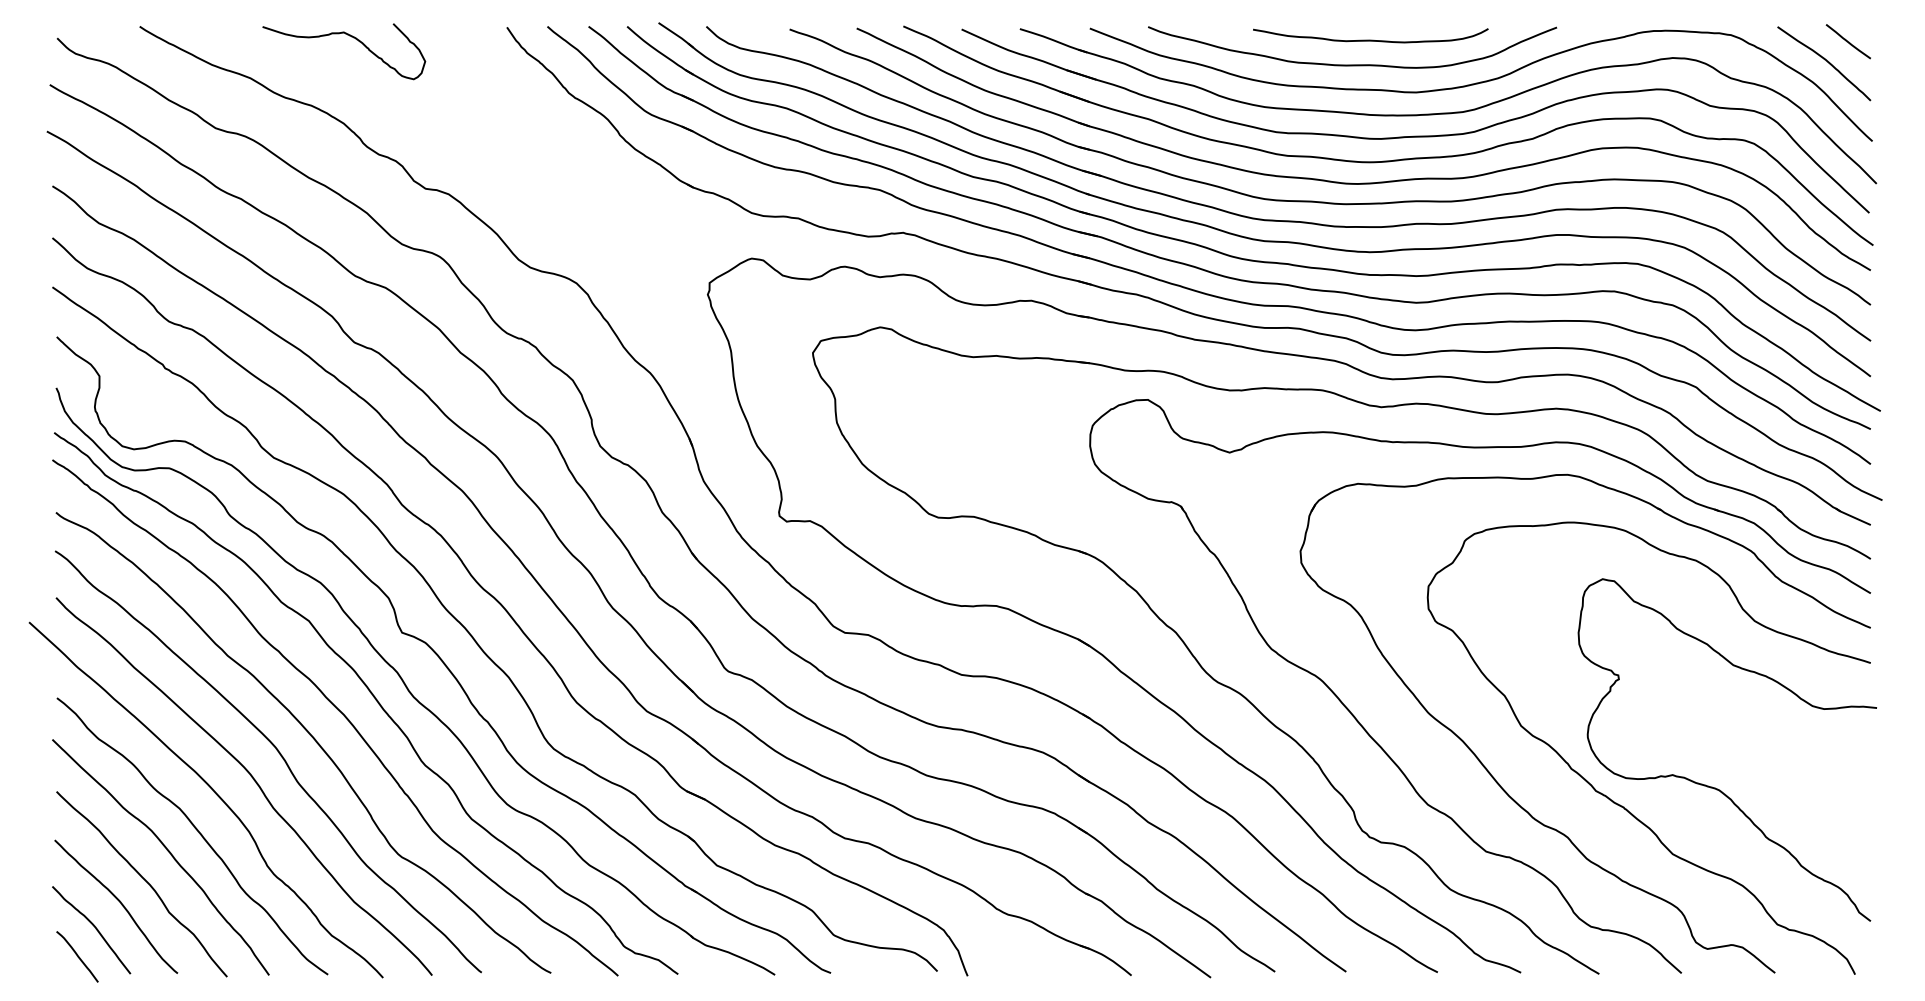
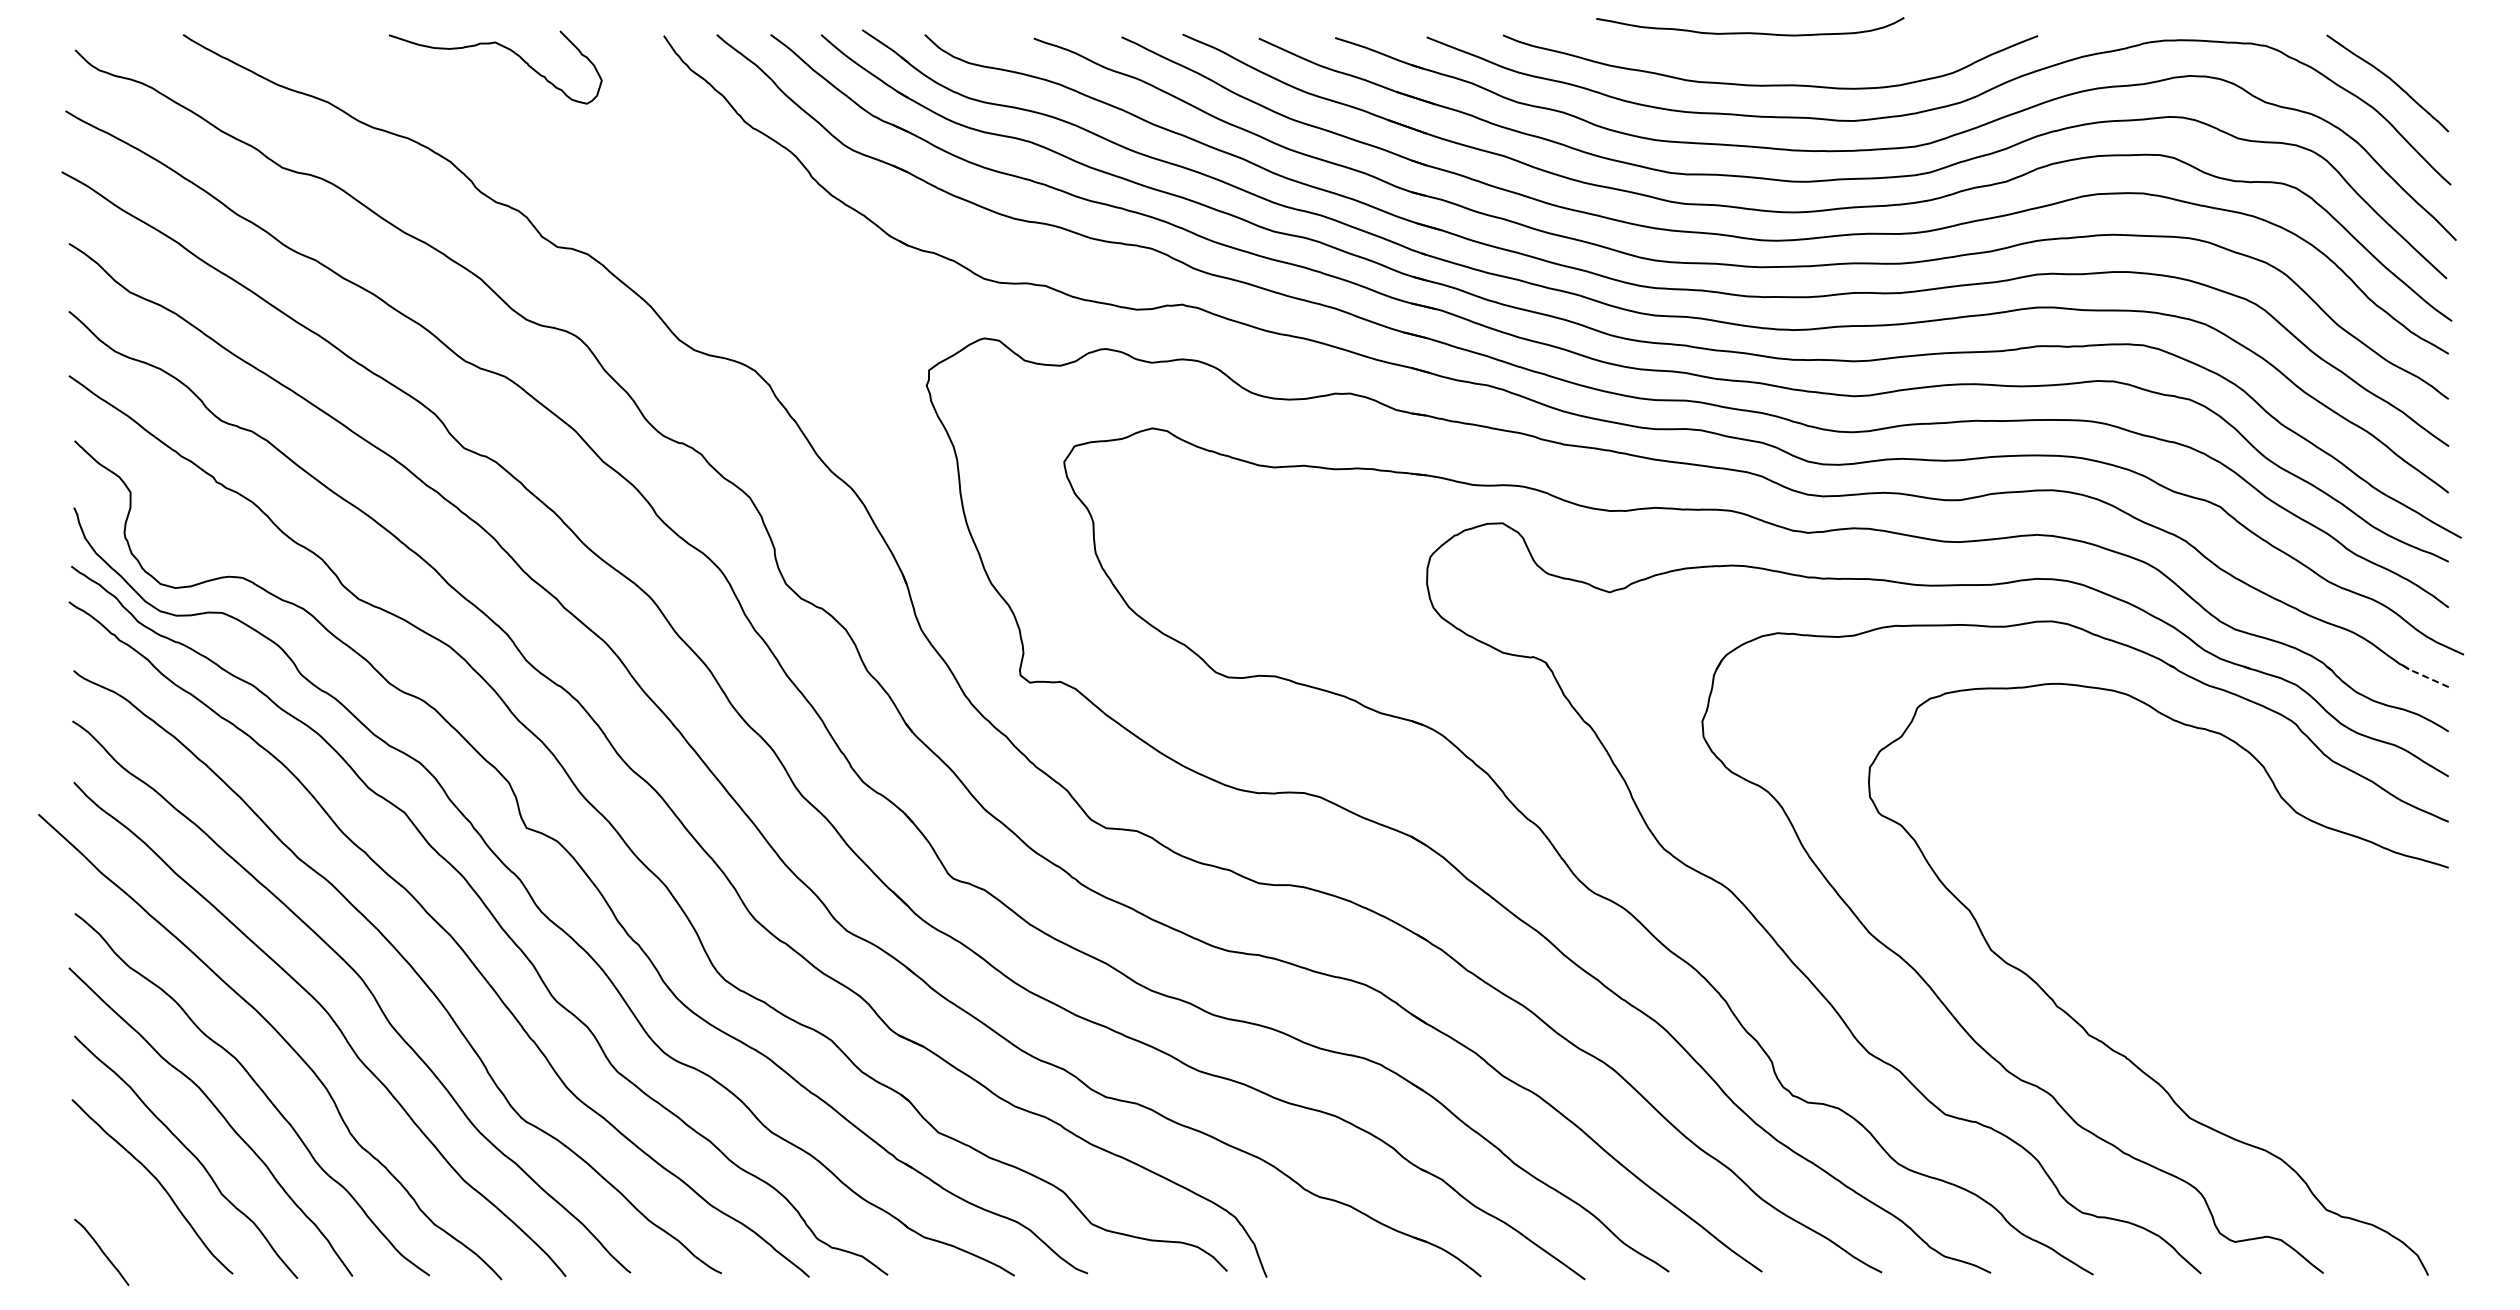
curve: (351, 37) -> (505, 48), moved
curve: (1370, 40) -> (1750, 32), moved
curve: (1848, 41) -> (2419, 54), removed
line: (1852, 516) -> (2424, 676), solid -> dashed
curve: (1714, 787) -> (2244, 1030), removed
curve: (94, 927) -> (123, 1213), removed

